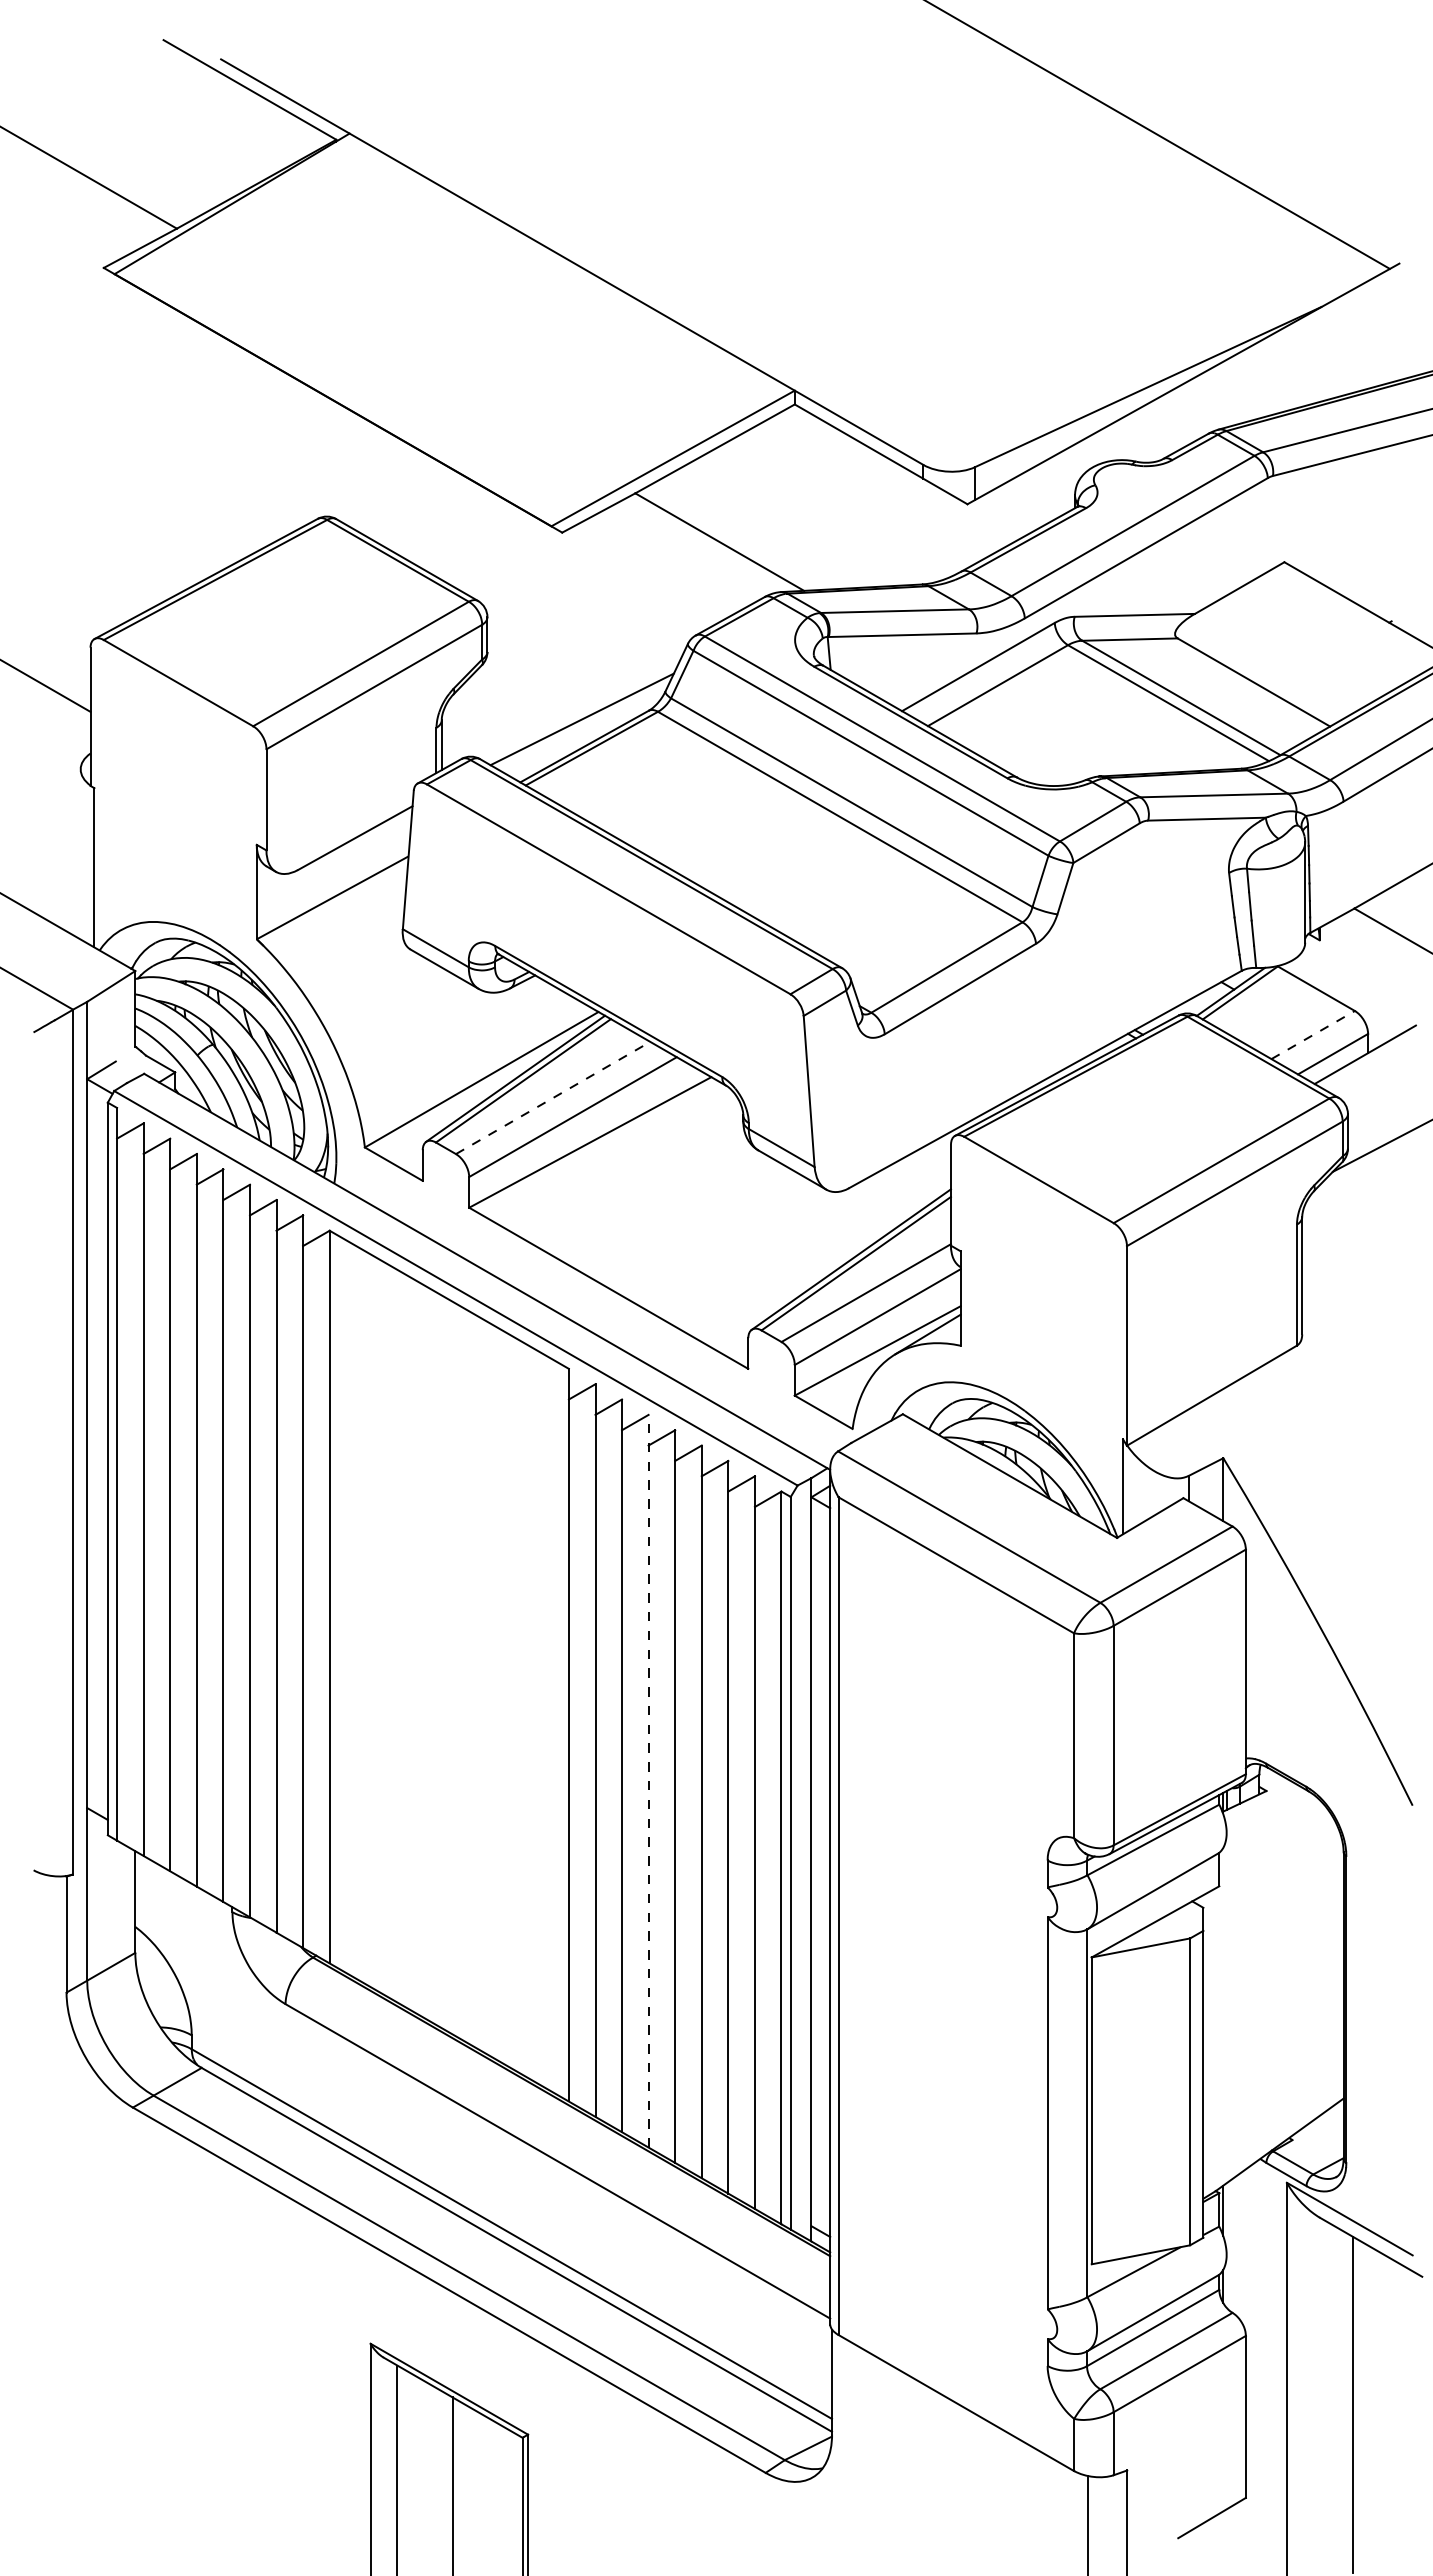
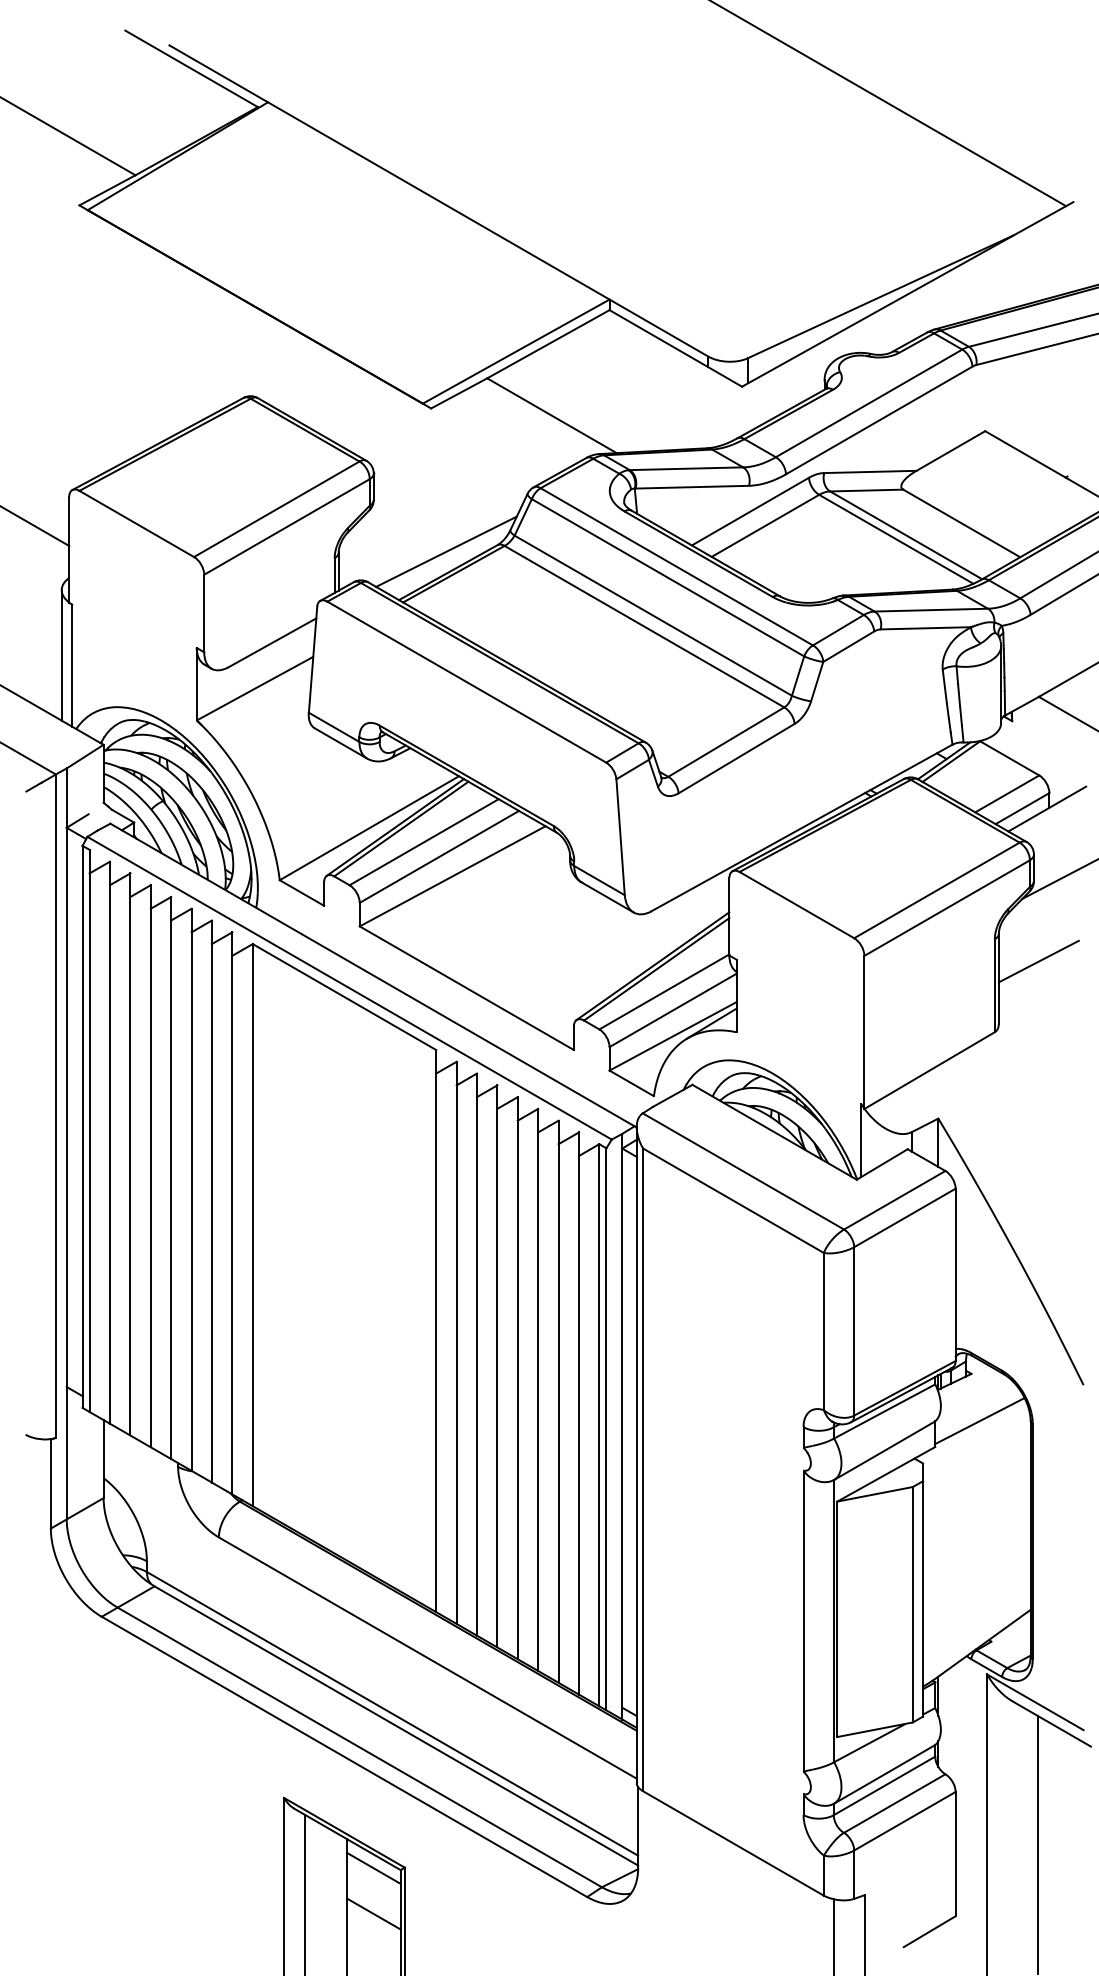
line: (80, 854) -> (61, 655), added
line: (1313, 1034) -> (1007, 793), dashed -> solid
line: (553, 1097) -> (424, 841), dashed -> solid
line: (1354, 1253) -> (1038, 961), added
line: (648, 1780) -> (497, 1365), dashed -> solid
line: (1277, 1852) -> (979, 1421), added
line: (487, 2435) -> (373, 1868), added
line: (487, 2494) -> (373, 1913), added

